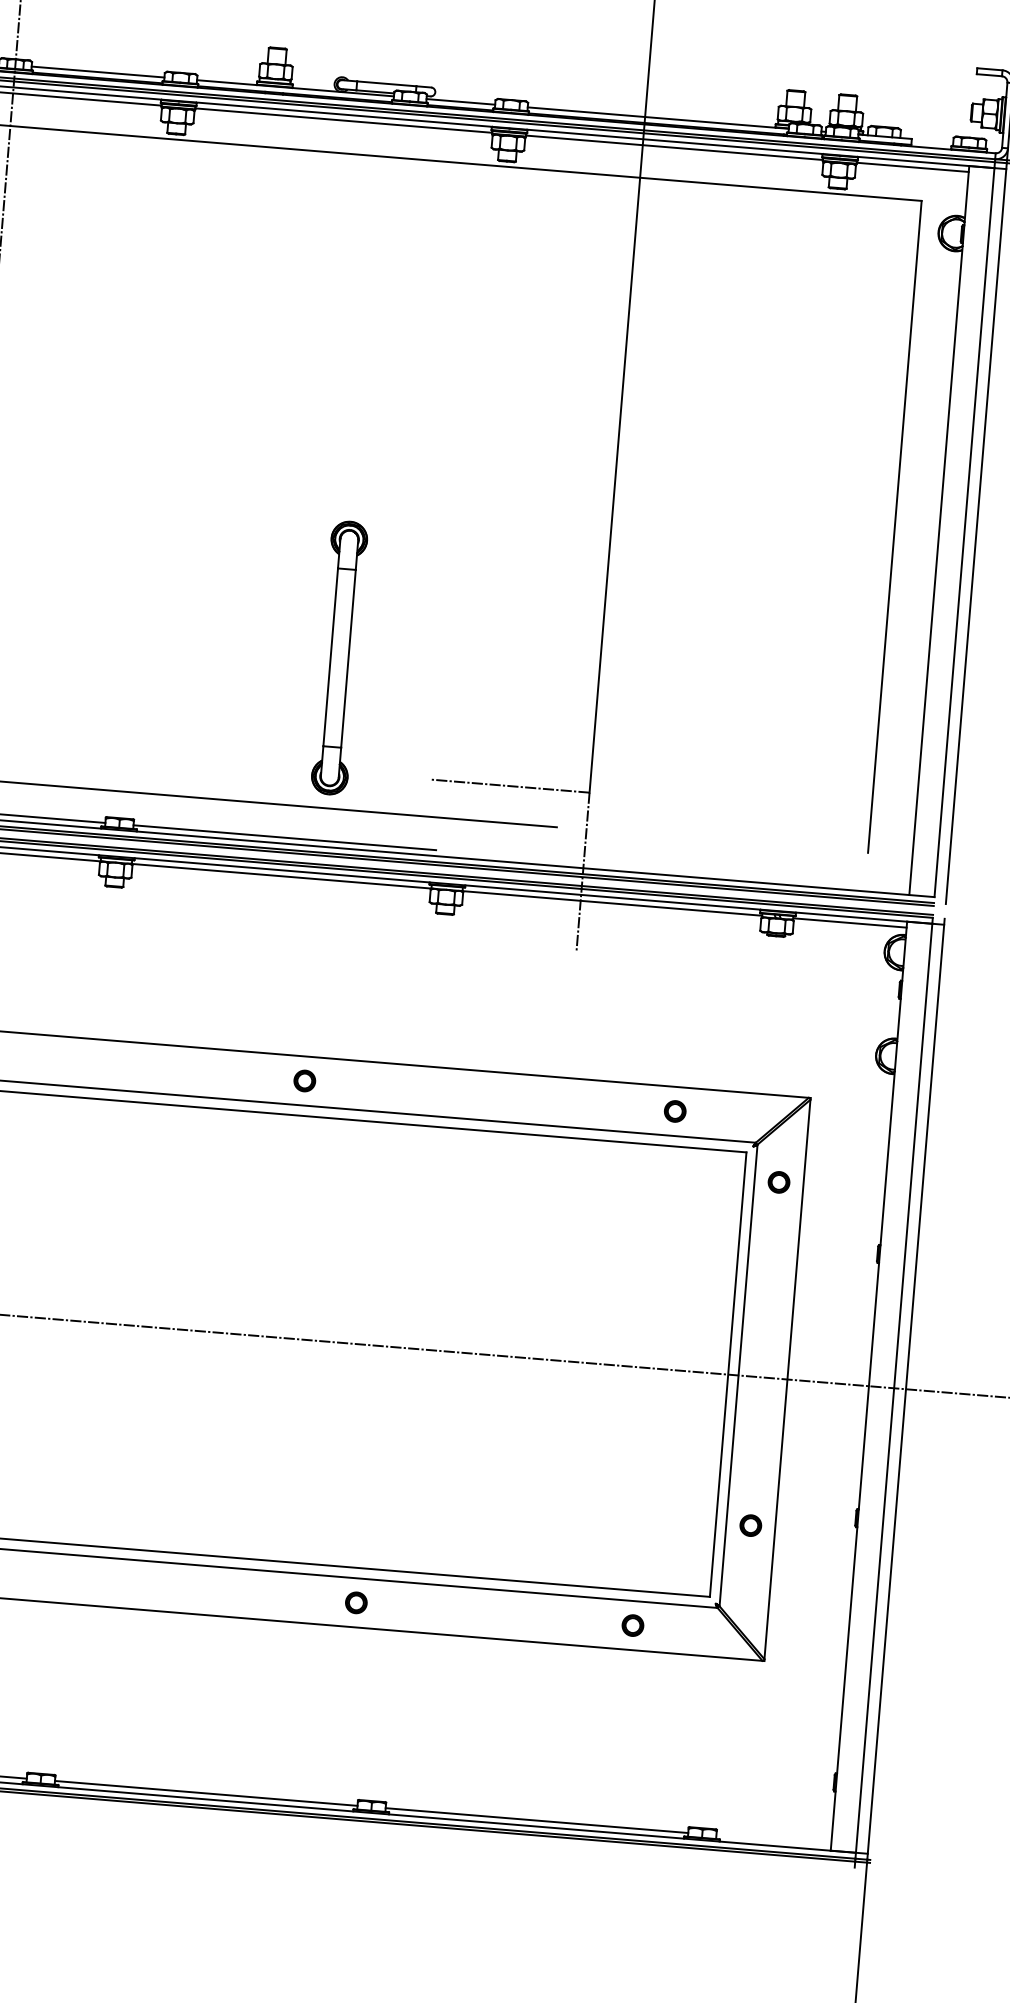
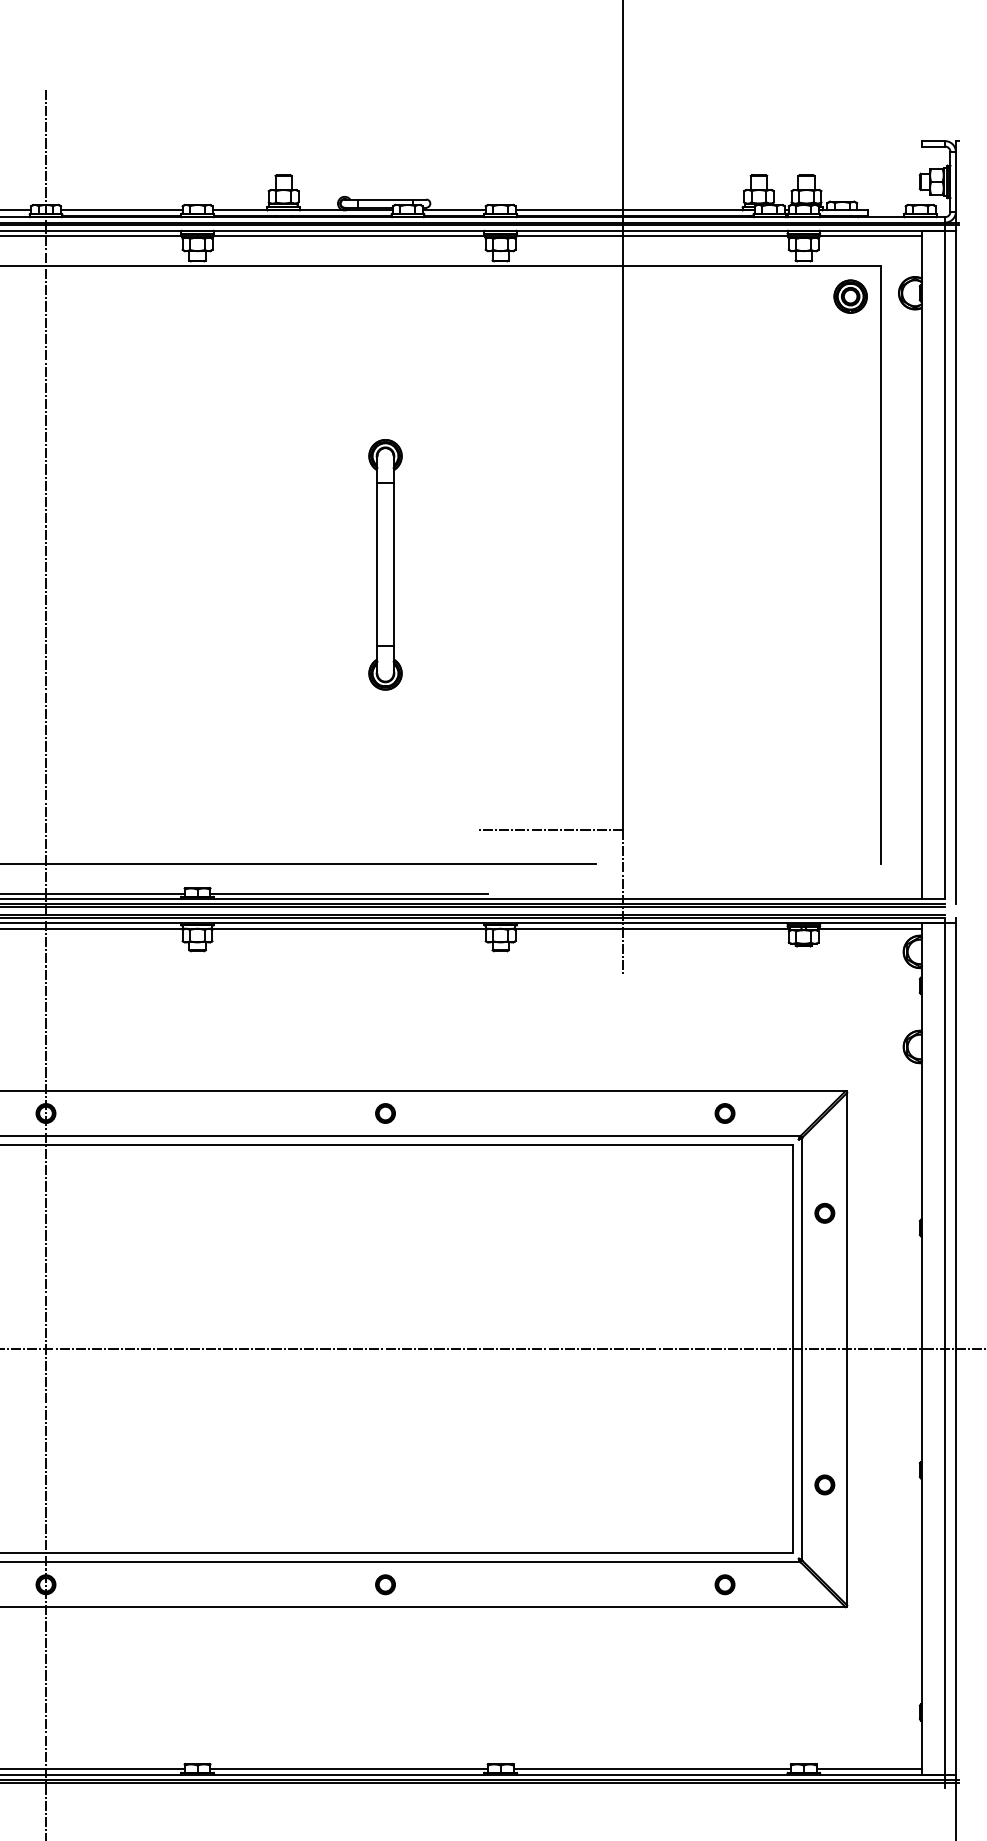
part: (885, 231) -> (850, 296), added
part: (339, 657) -> (385, 564), moved
part: (778, 1182) -> (824, 1213), moved
part: (356, 1602) -> (385, 1584), moved
line: (772, 1840) -> (868, 1769), added

